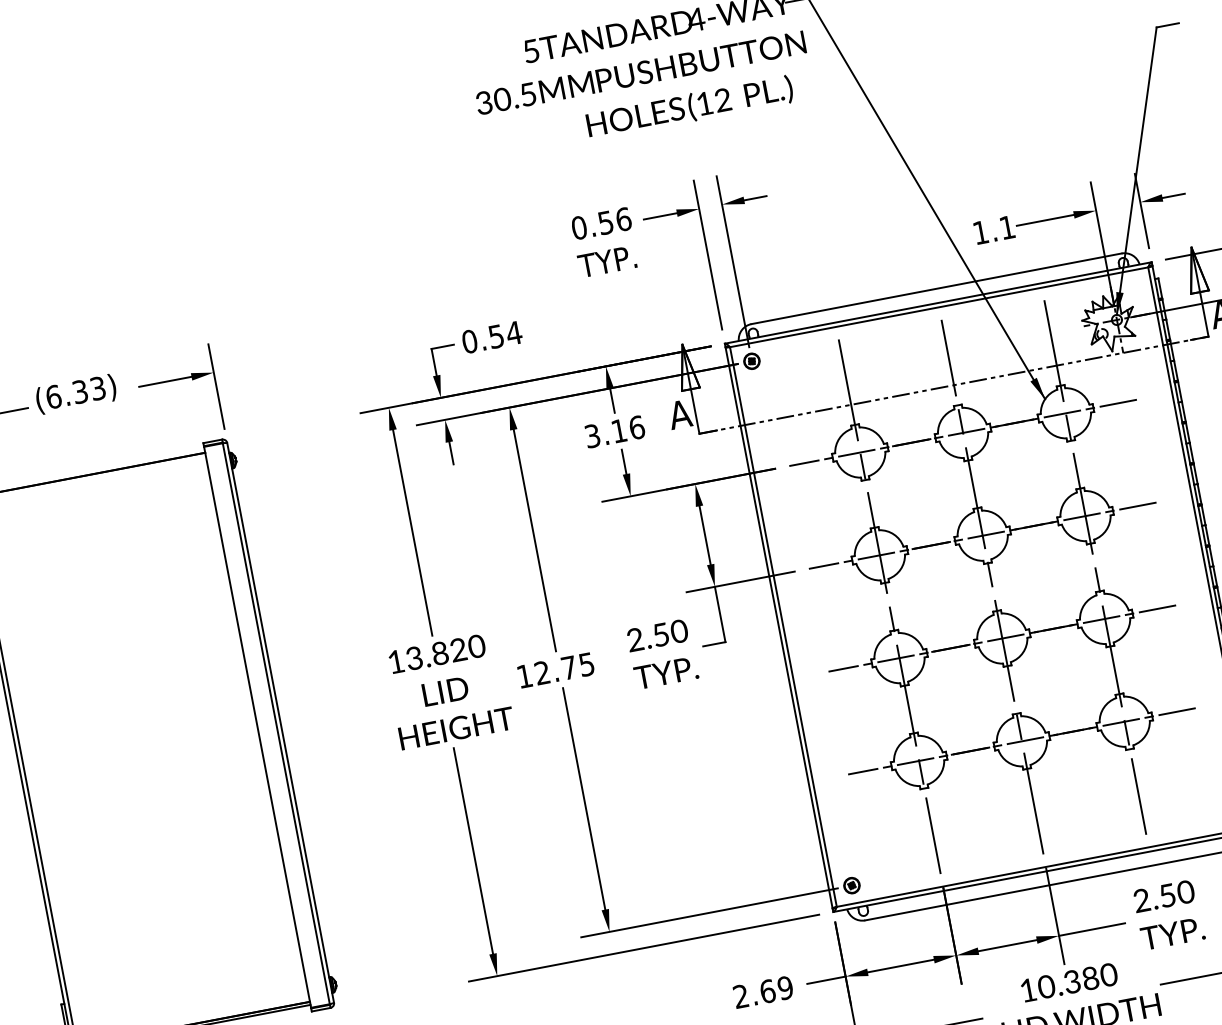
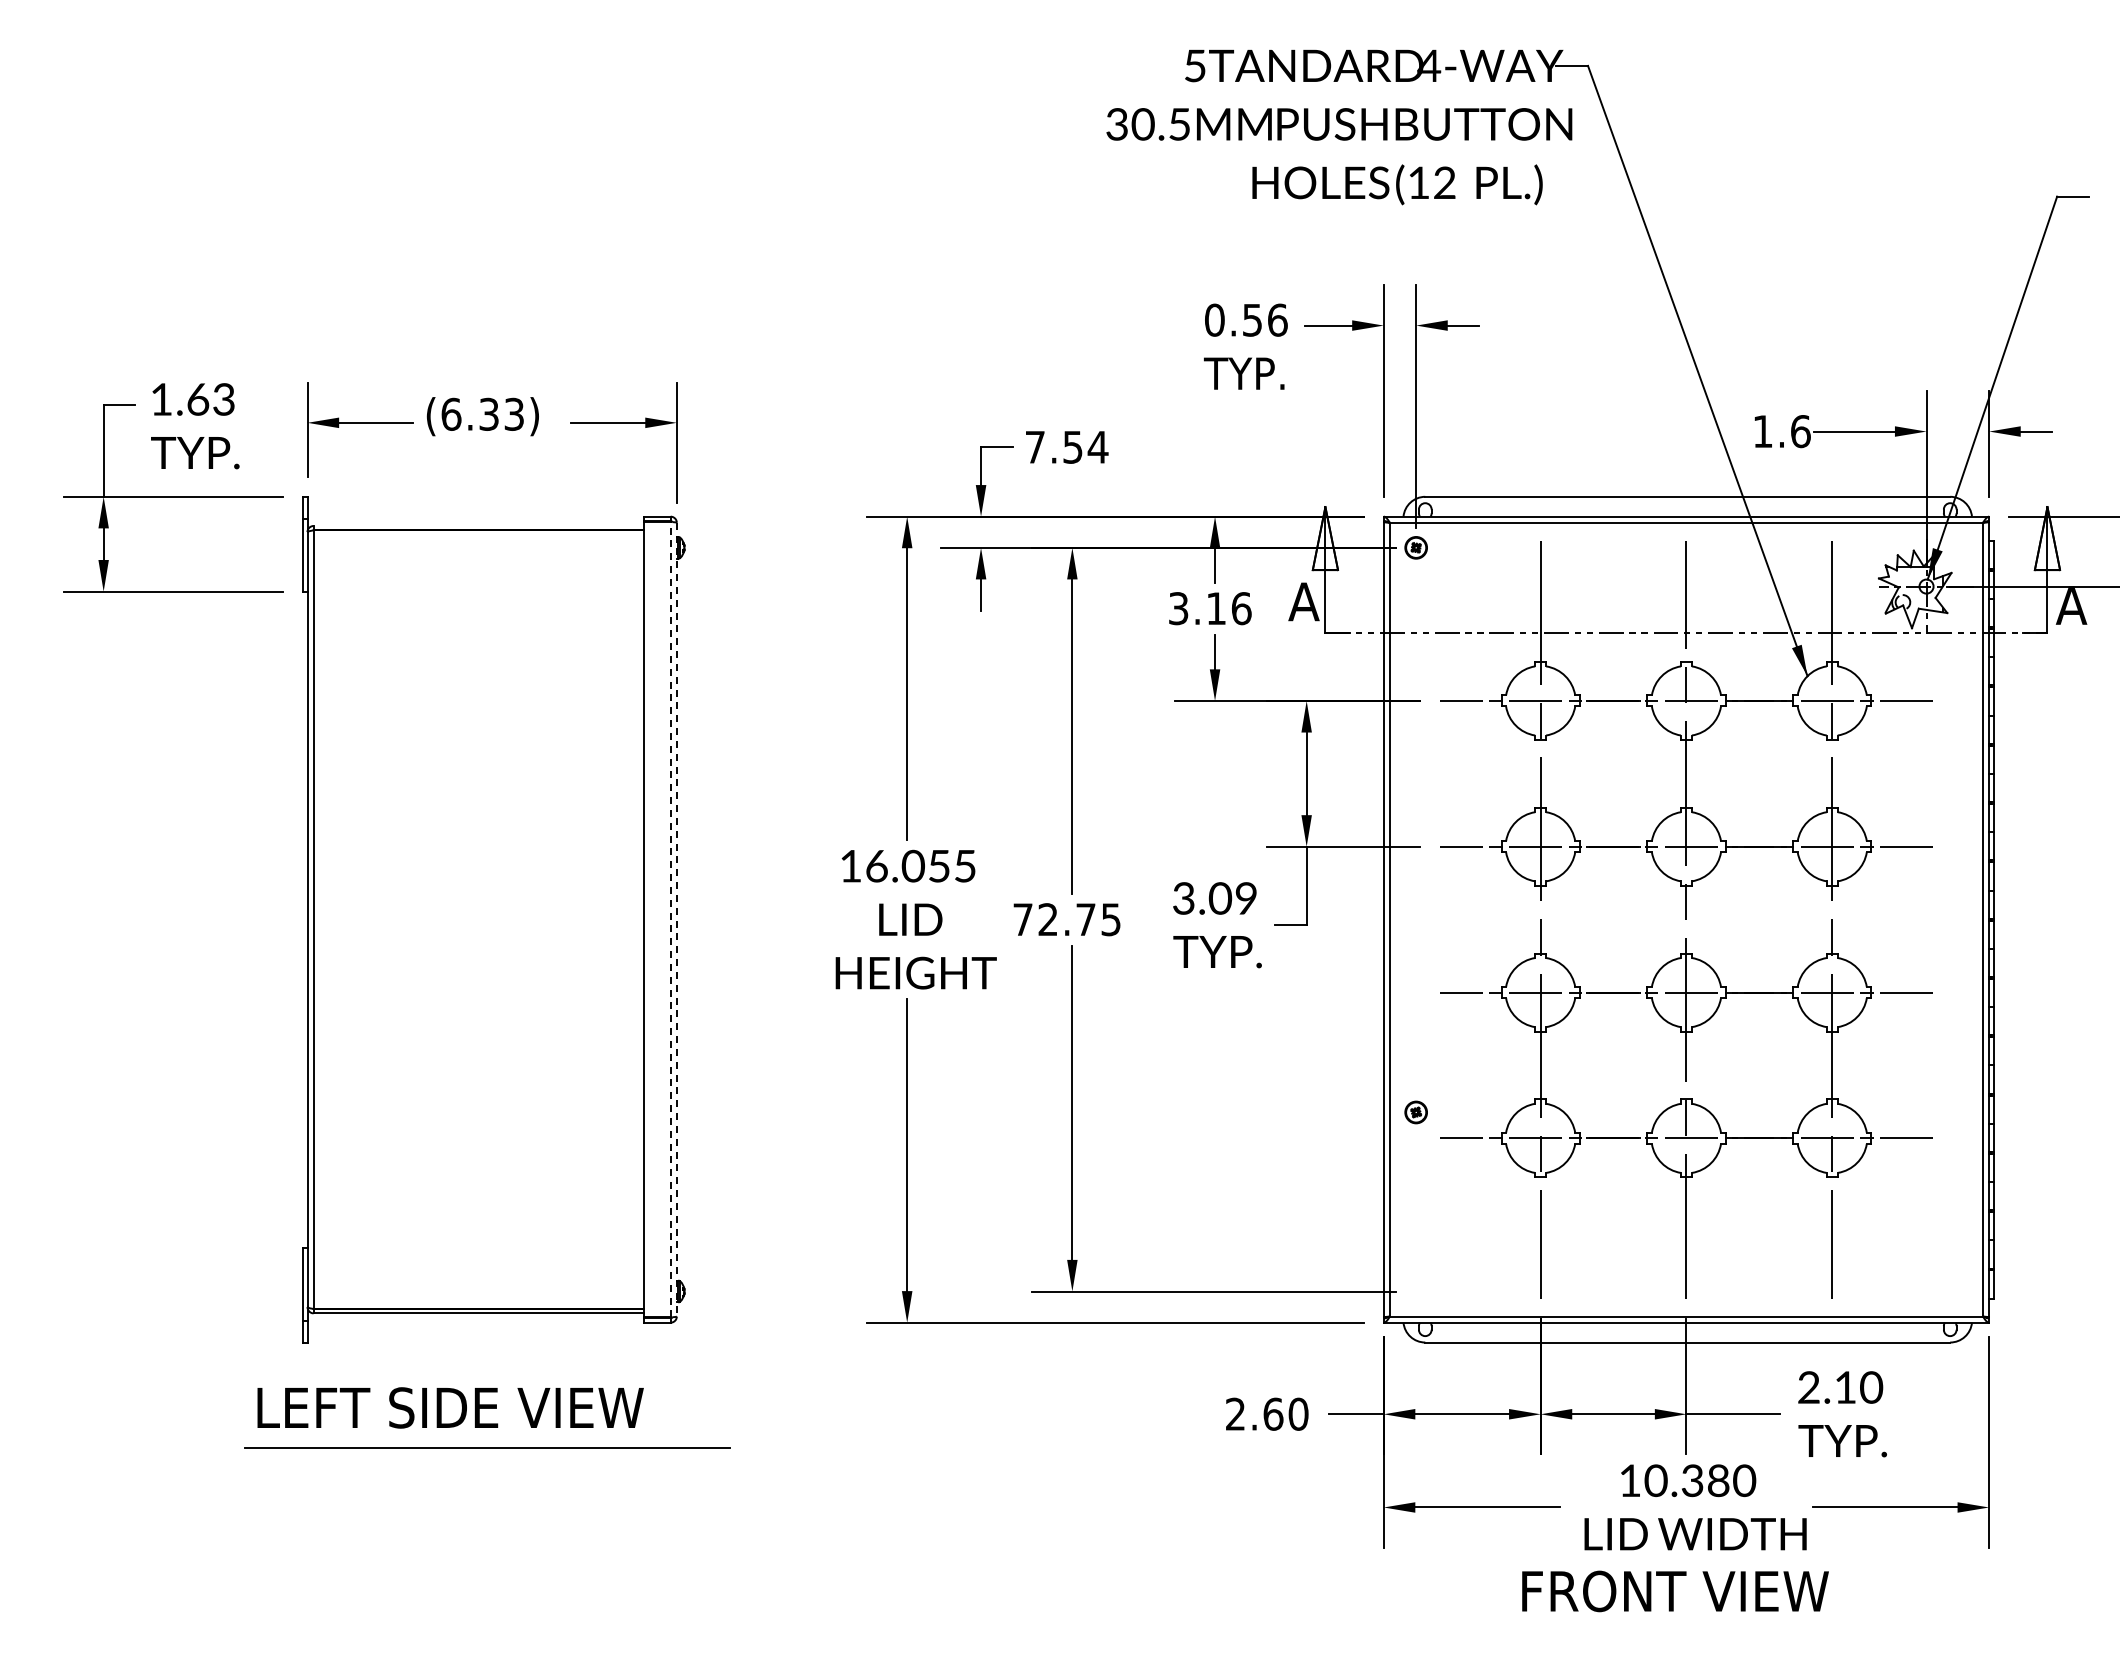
text: (1007, 227) -> (1800, 431), 1.1 -> 1.6
text: (469, 341) -> (1035, 446), 0.54 -> 7.54
text: (657, 635) -> (1215, 898), 2.50 -> 3.09
text: (445, 651) -> (921, 865), 13.820 -> 16.055
text: (524, 676) -> (1022, 919), 12.75 -> 72.75
line: (280, 722) -> (676, 919), solid -> dashed
line: (276, 723) -> (670, 919), solid -> dashed
part: (851, 885) -> (1415, 1112), moved
text: (1167, 895) -> (1845, 1387), 2.50 -> 2.10
text: (785, 987) -> (1298, 1413), 2.69 -> 2.60

